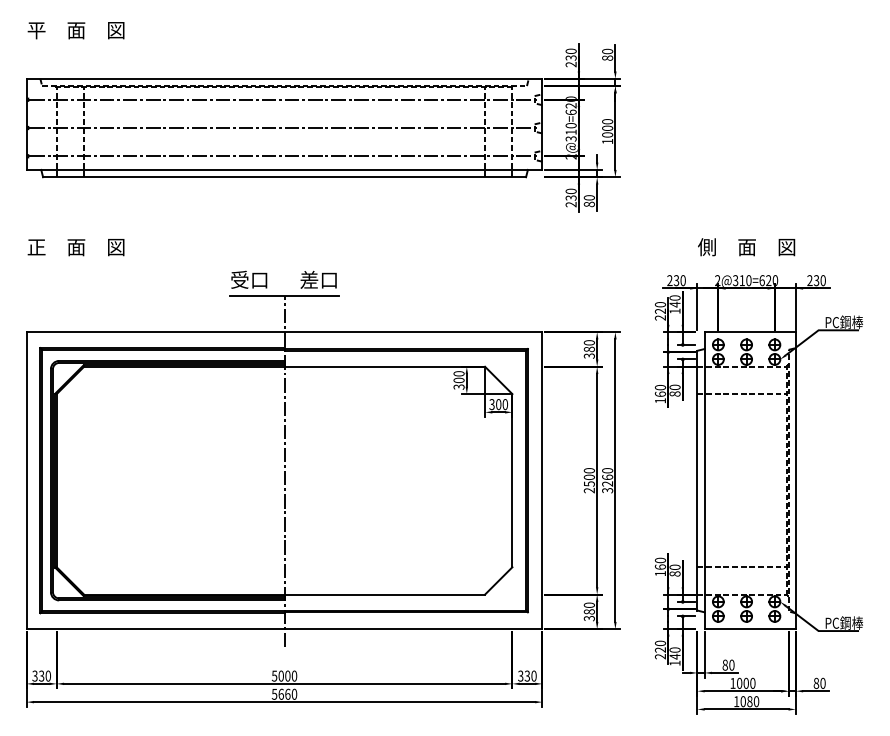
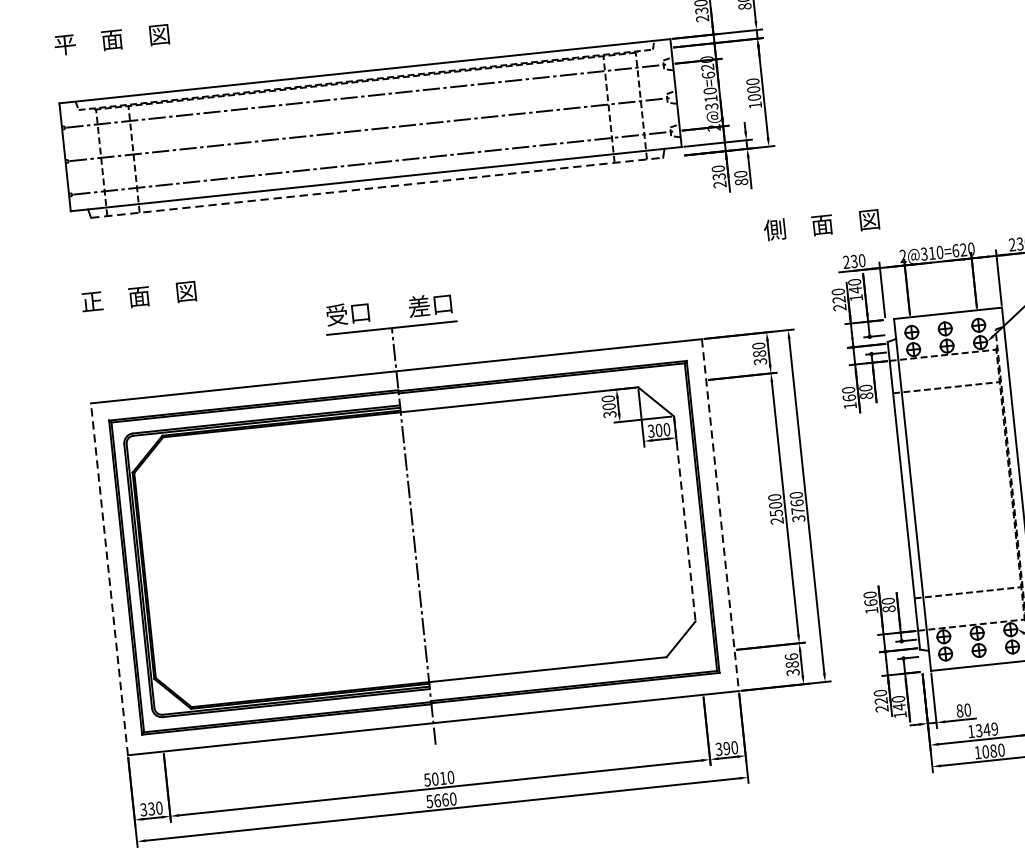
line: (285, 177) -> (378, 188), solid -> dashed
text: (746, 247) -> (821, 225), moved
line: (26, 480) -> (109, 579), solid -> dashed
line: (512, 480) -> (684, 518), solid -> dashed
line: (542, 480) -> (720, 514), solid -> dashed
text: (607, 483) -> (797, 510), 3260 -> 3760
text: (588, 604) -> (790, 656), 380 -> 386
text: (287, 675) -> (442, 777), 5000 -> 5010
text: (527, 675) -> (726, 747), 330 -> 390
text: (745, 682) -> (986, 728), 1000 -> 1349

